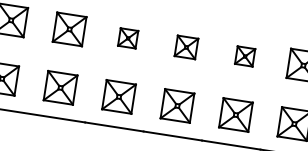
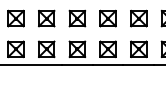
part: (128, 38) -> (77, 18), size x1.67
part: (185, 47) -> (107, 18), size x1.43
part: (244, 56) -> (138, 18), size x1.67

